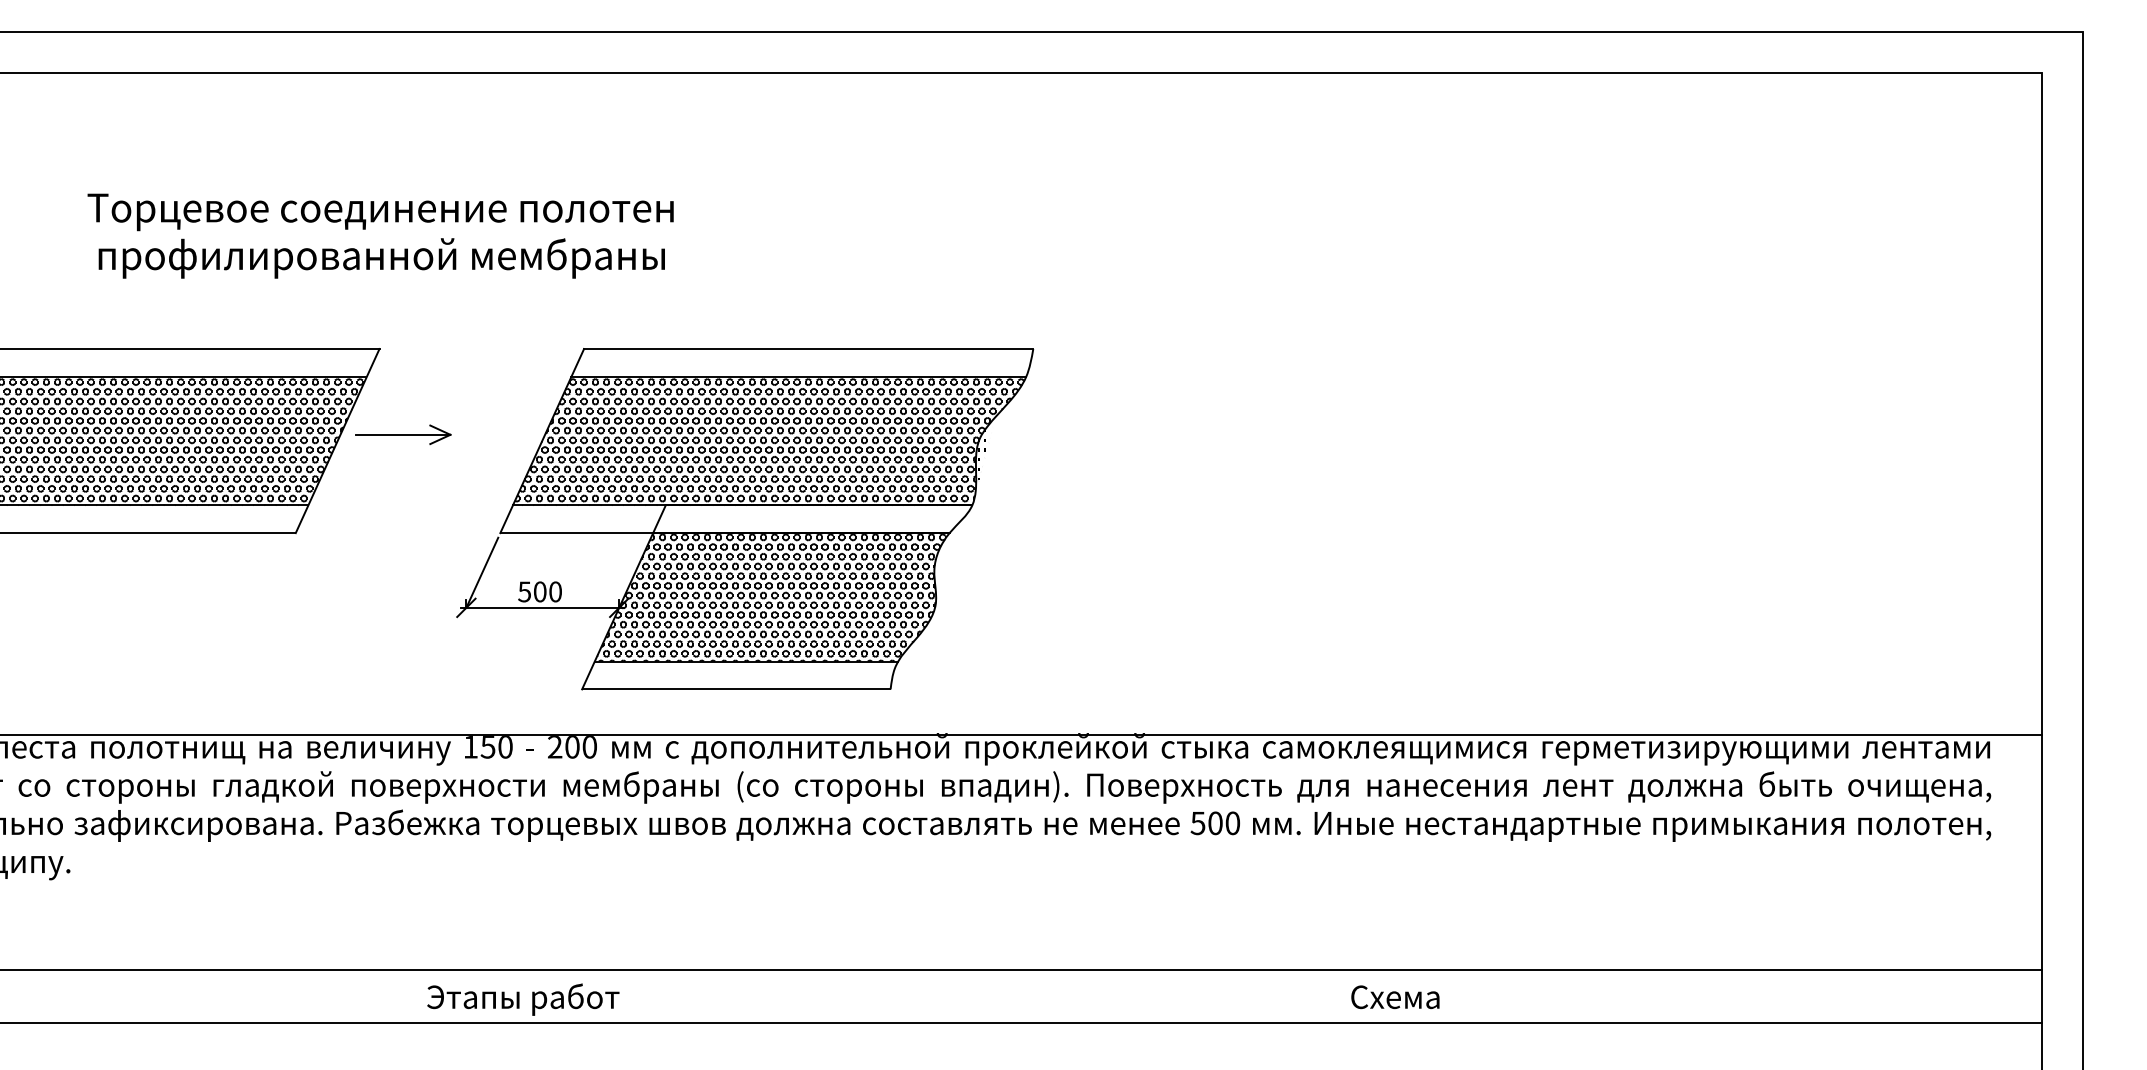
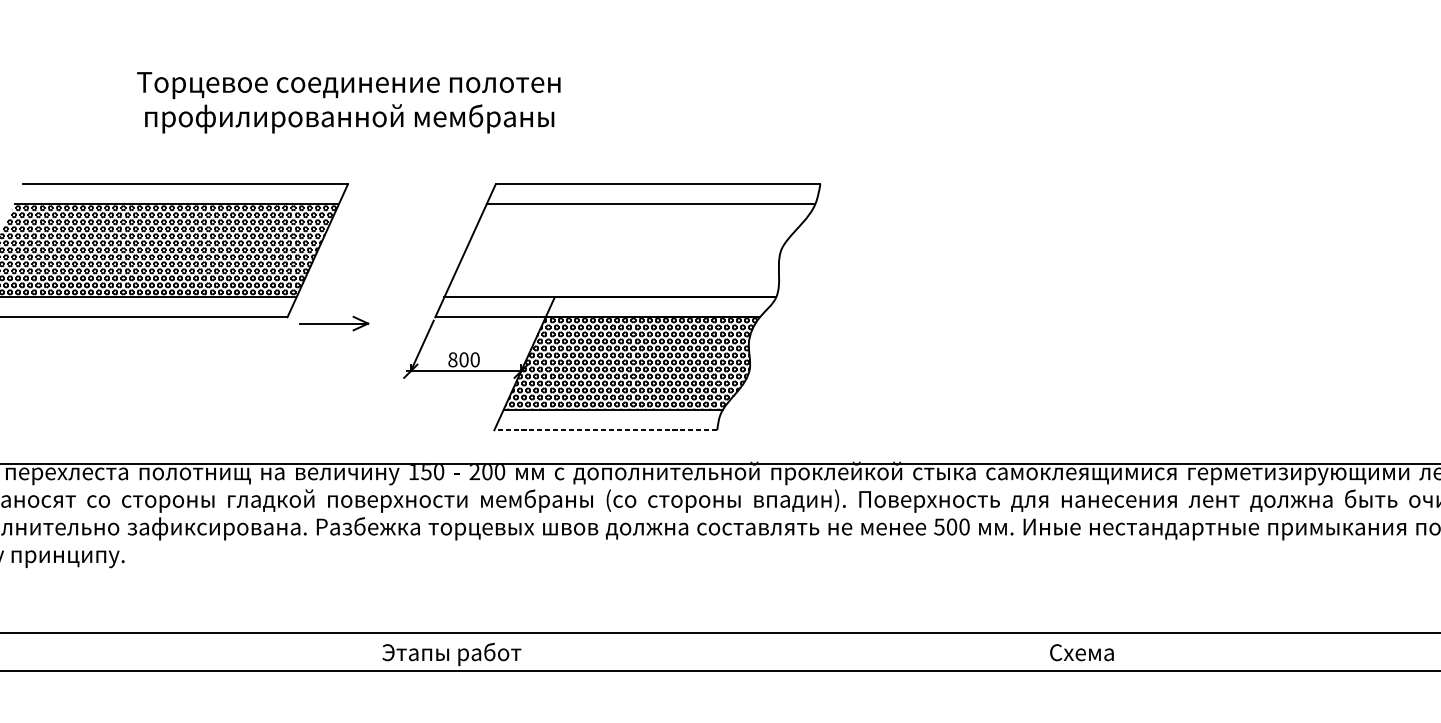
part: (403, 434) -> (334, 323), moved
hatch: (769, 444) -> (629, 253), removed
text: (524, 591) -> (452, 359), 500 -> 800
line: (735, 689) -> (605, 430), solid -> dashed

